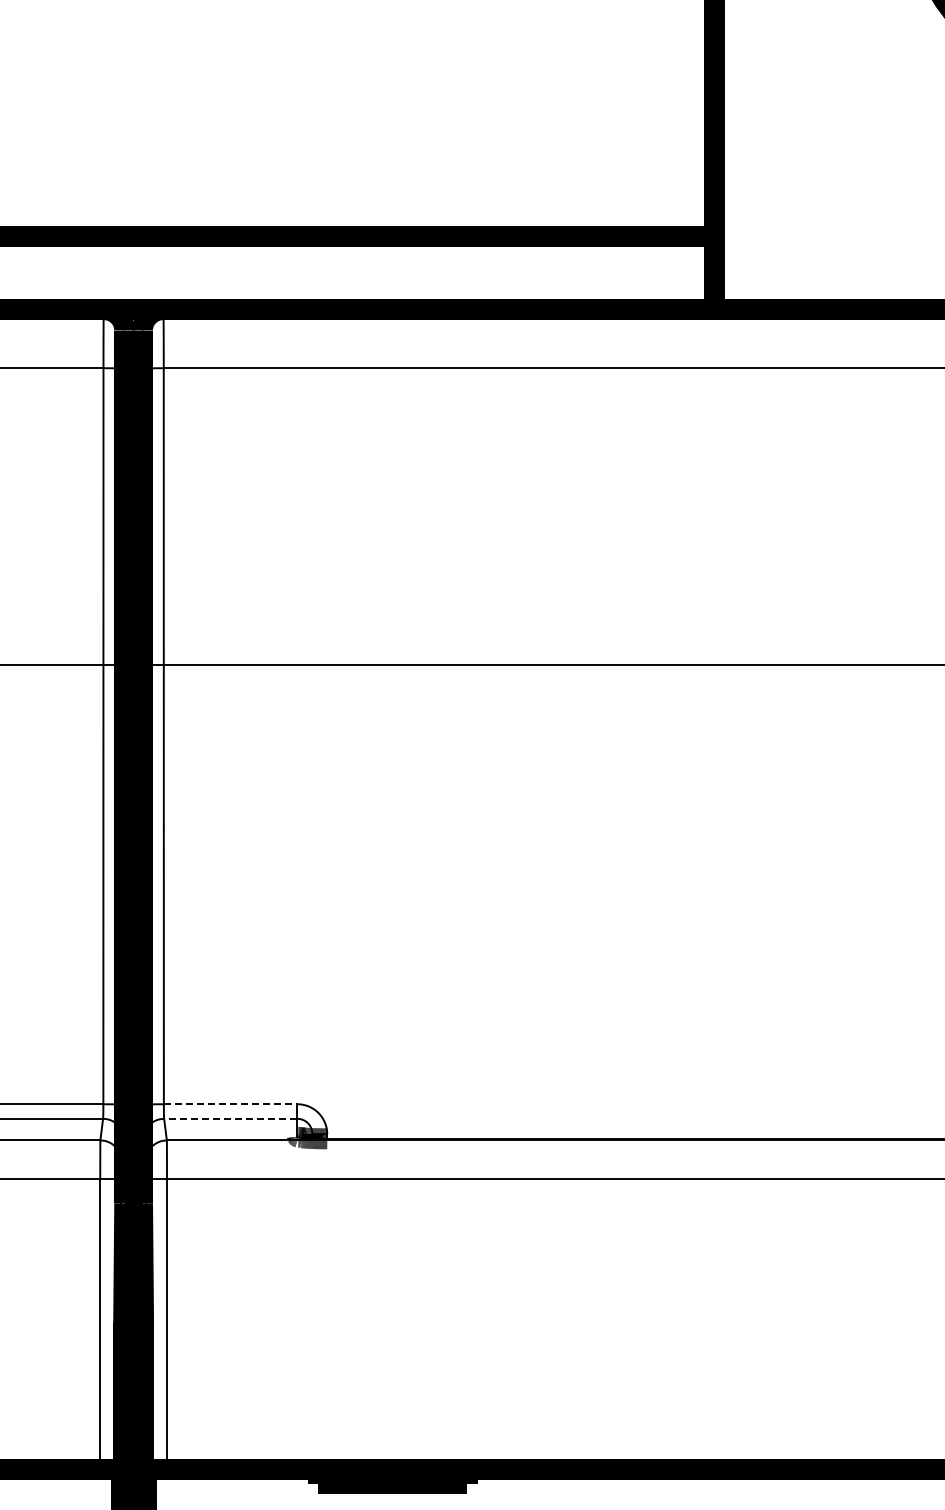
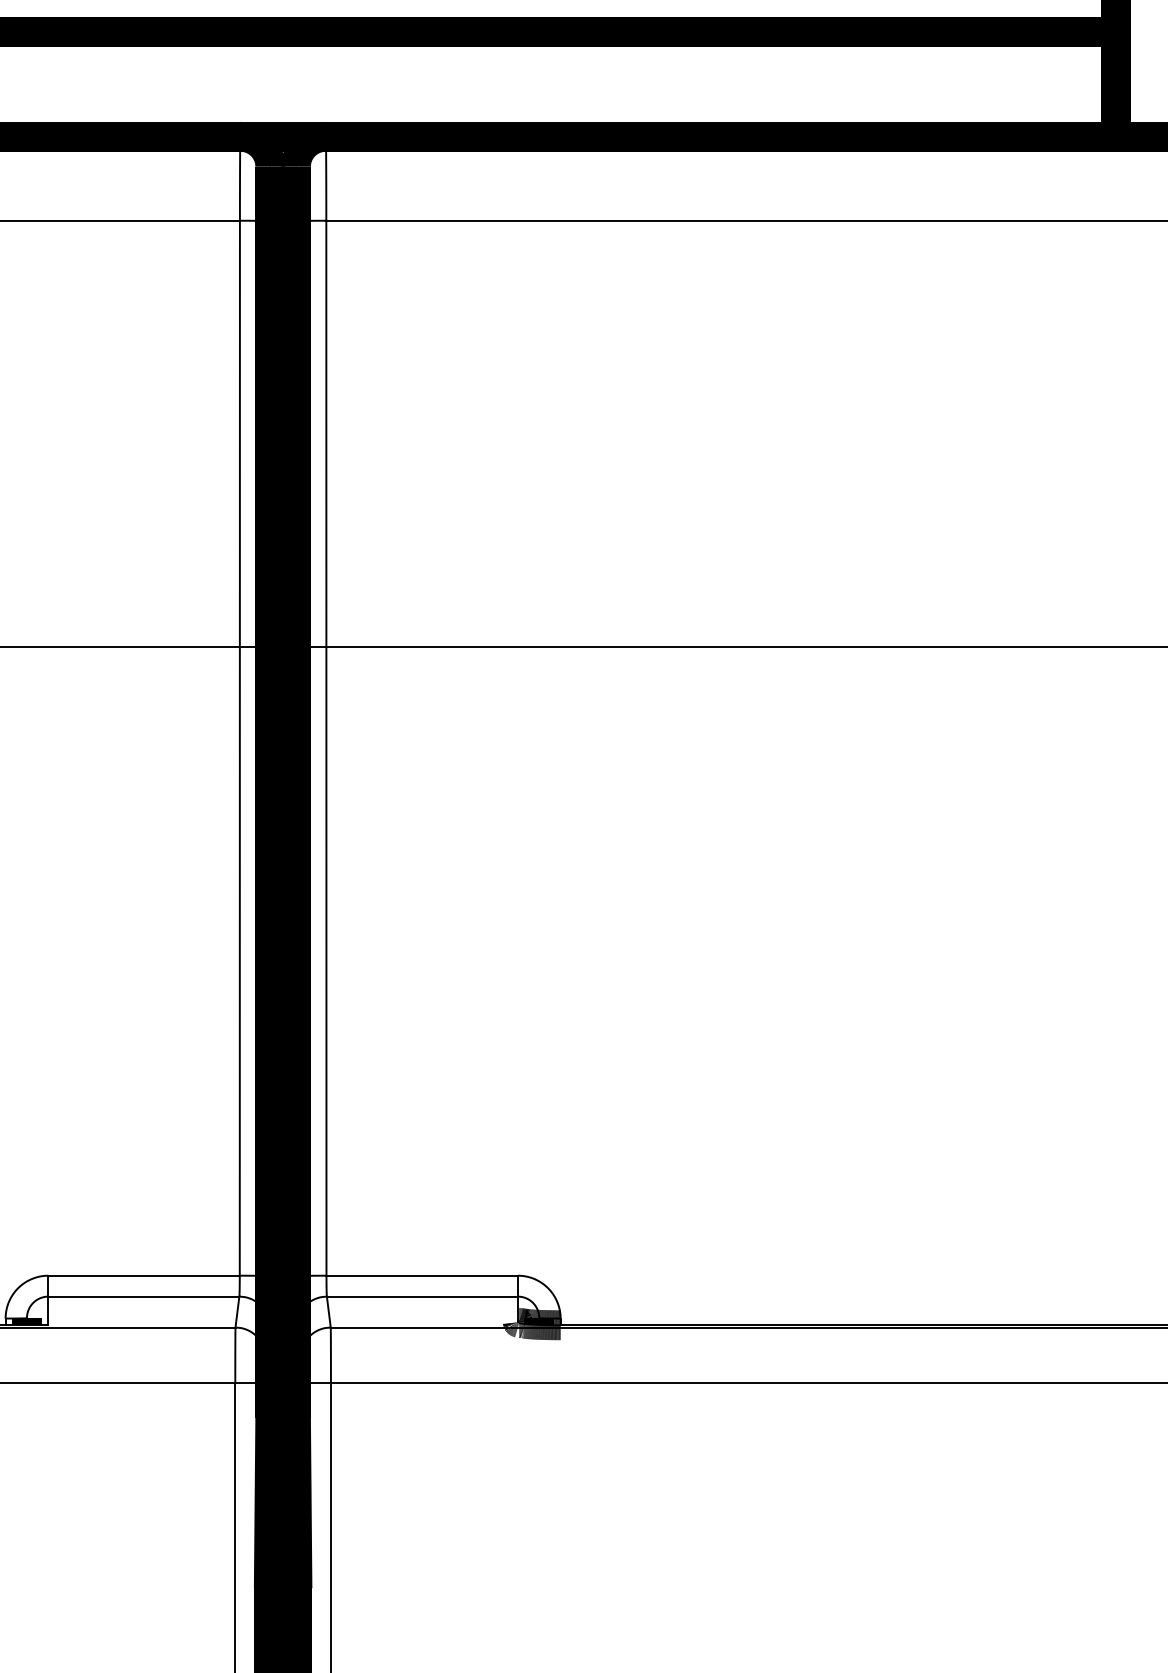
line: (230, 1104) -> (421, 1276), dashed -> solid
line: (230, 1118) -> (421, 1296), dashed -> solid

